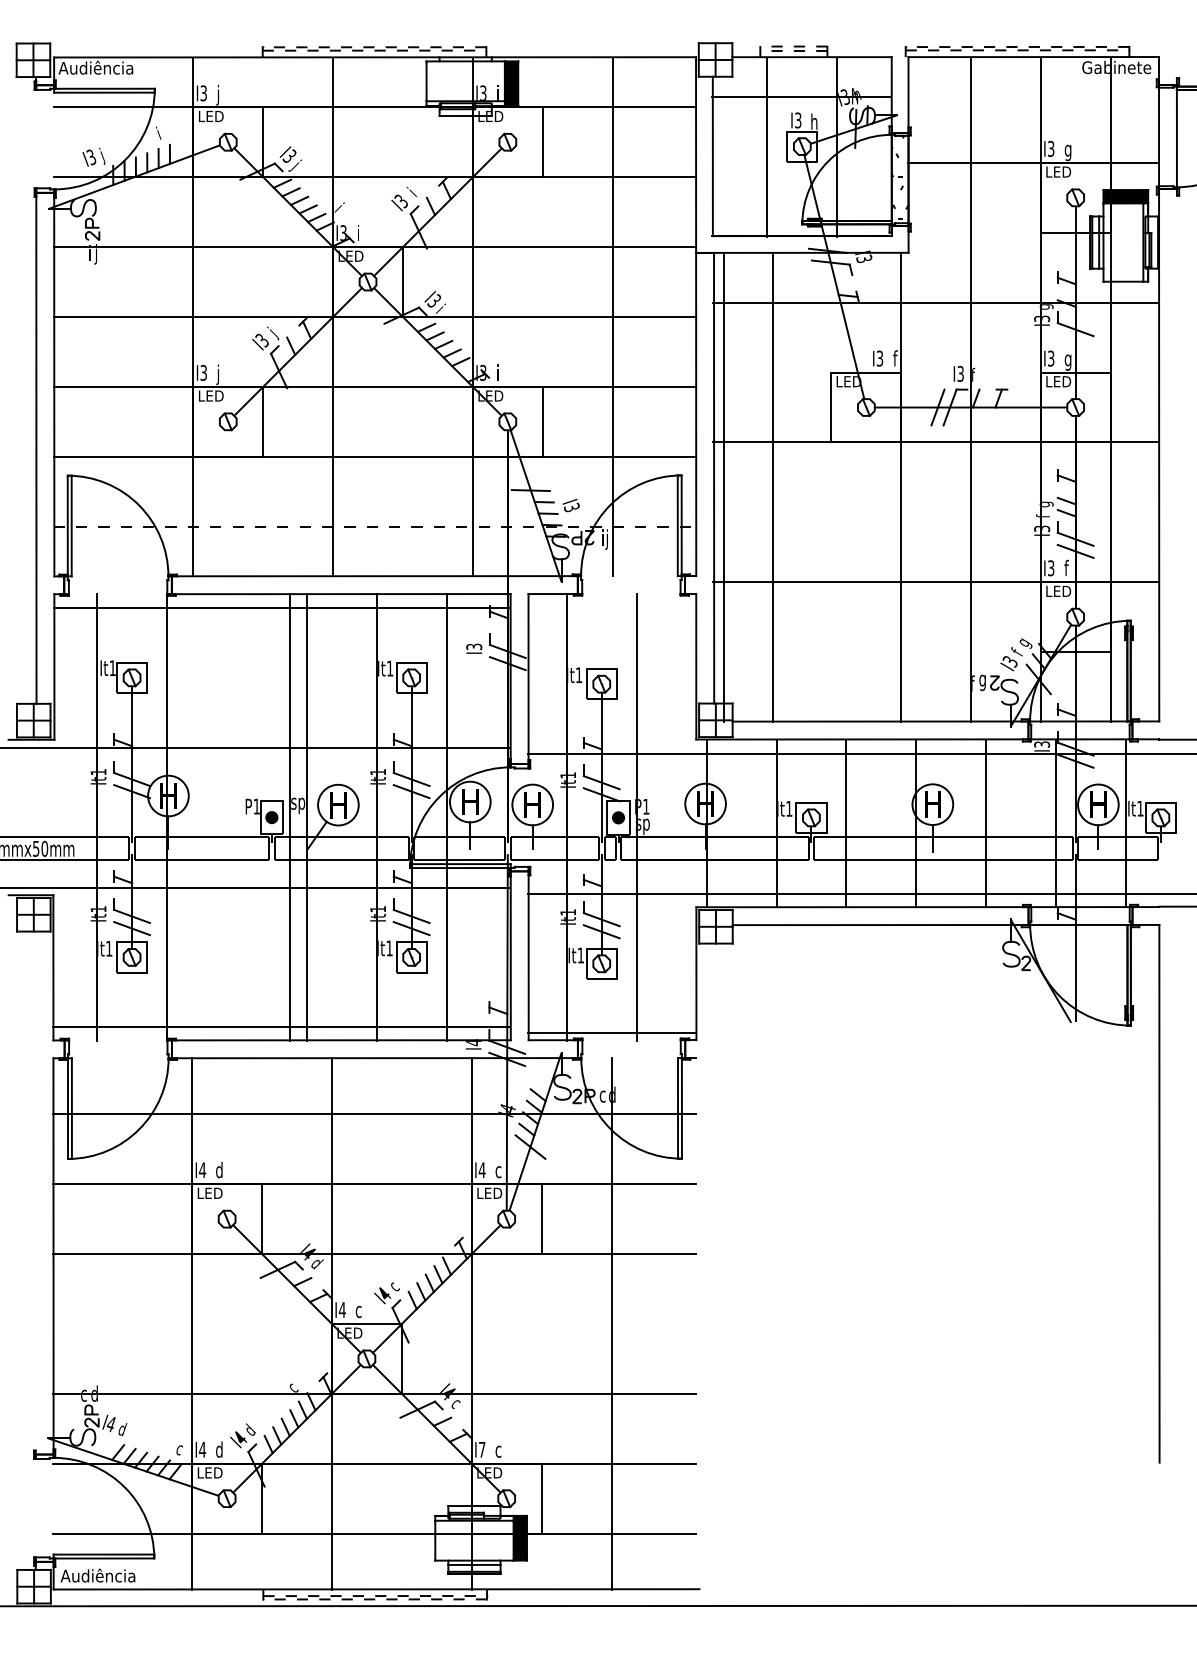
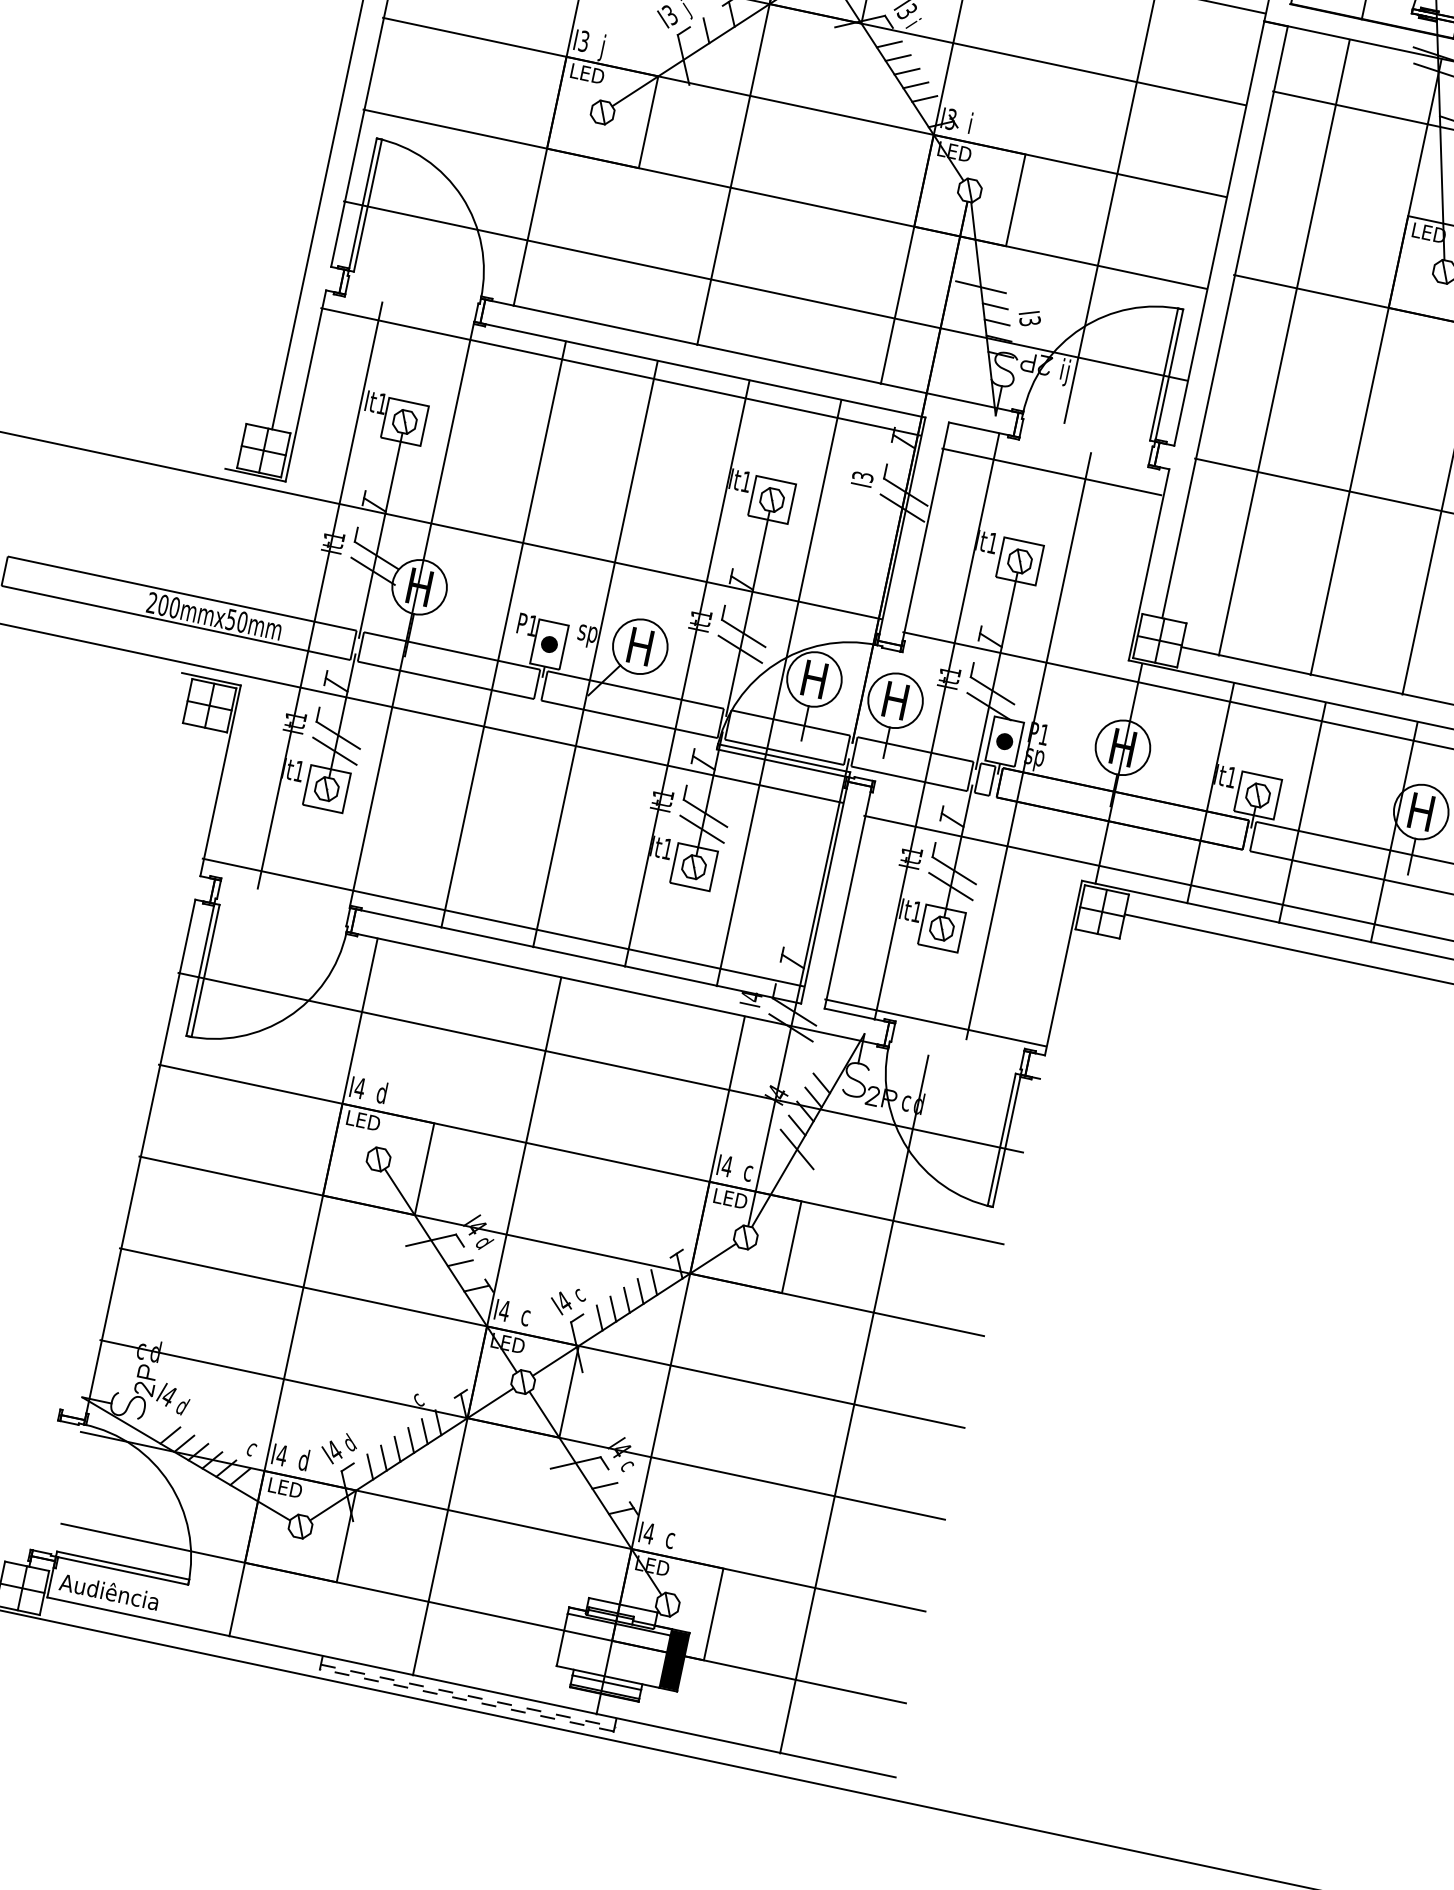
line: (724, 487) -> (1284, 347), moved
line: (773, 487) -> (1376, 367), moved
line: (374, 526) -> (765, 290), dashed -> solid
line: (610, 614) -> (1050, 472), added
line: (289, 817) -> (503, 634), moved
line: (373, 1323) -> (541, 1337), added
text: (481, 1449) -> (648, 1533), I7 -> I4

